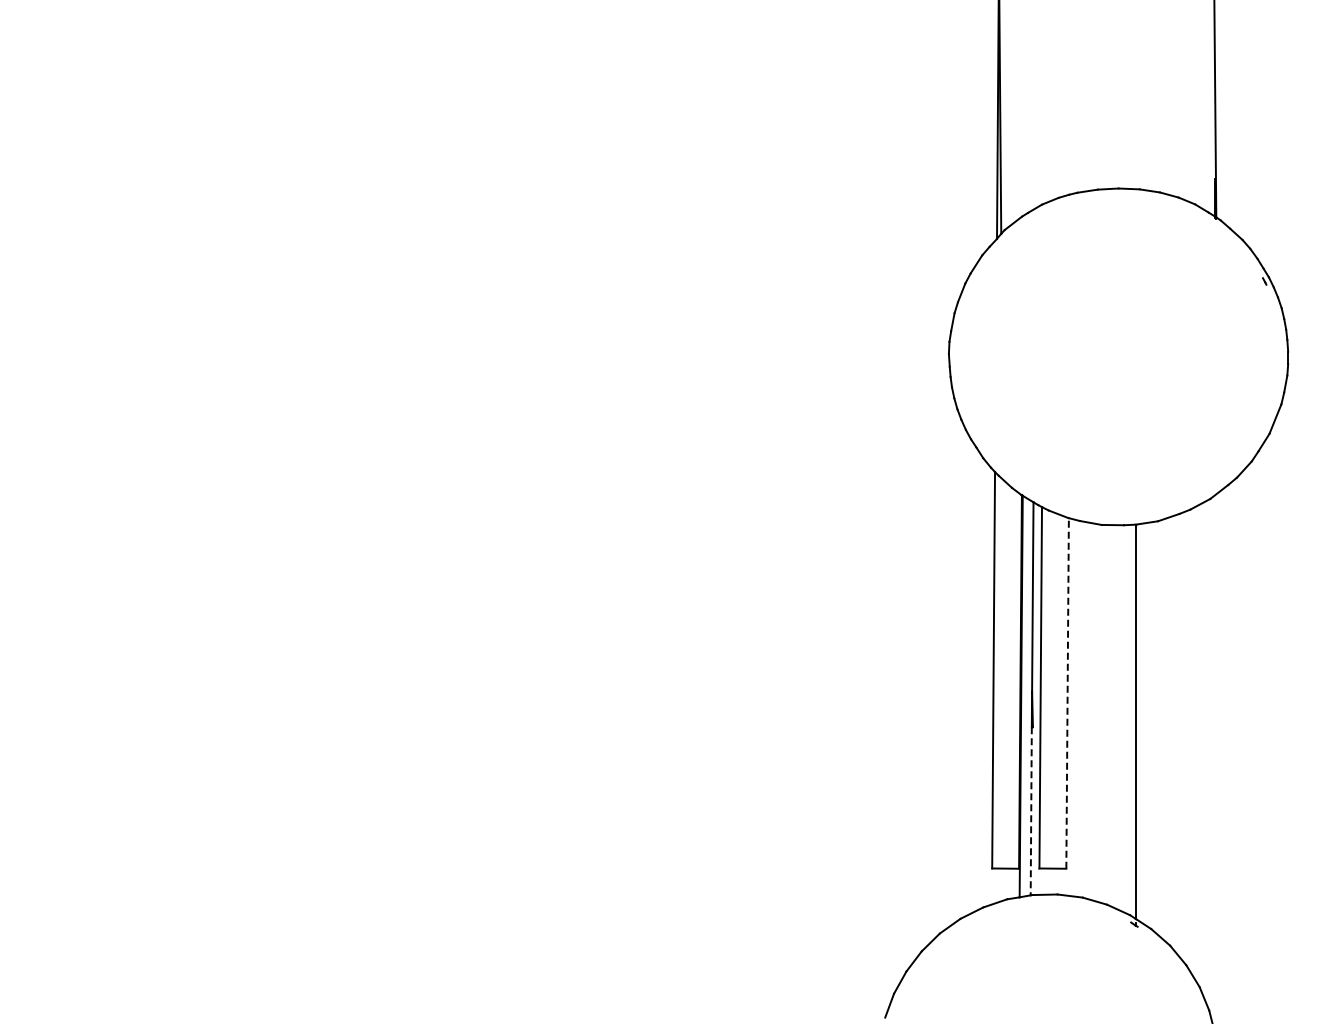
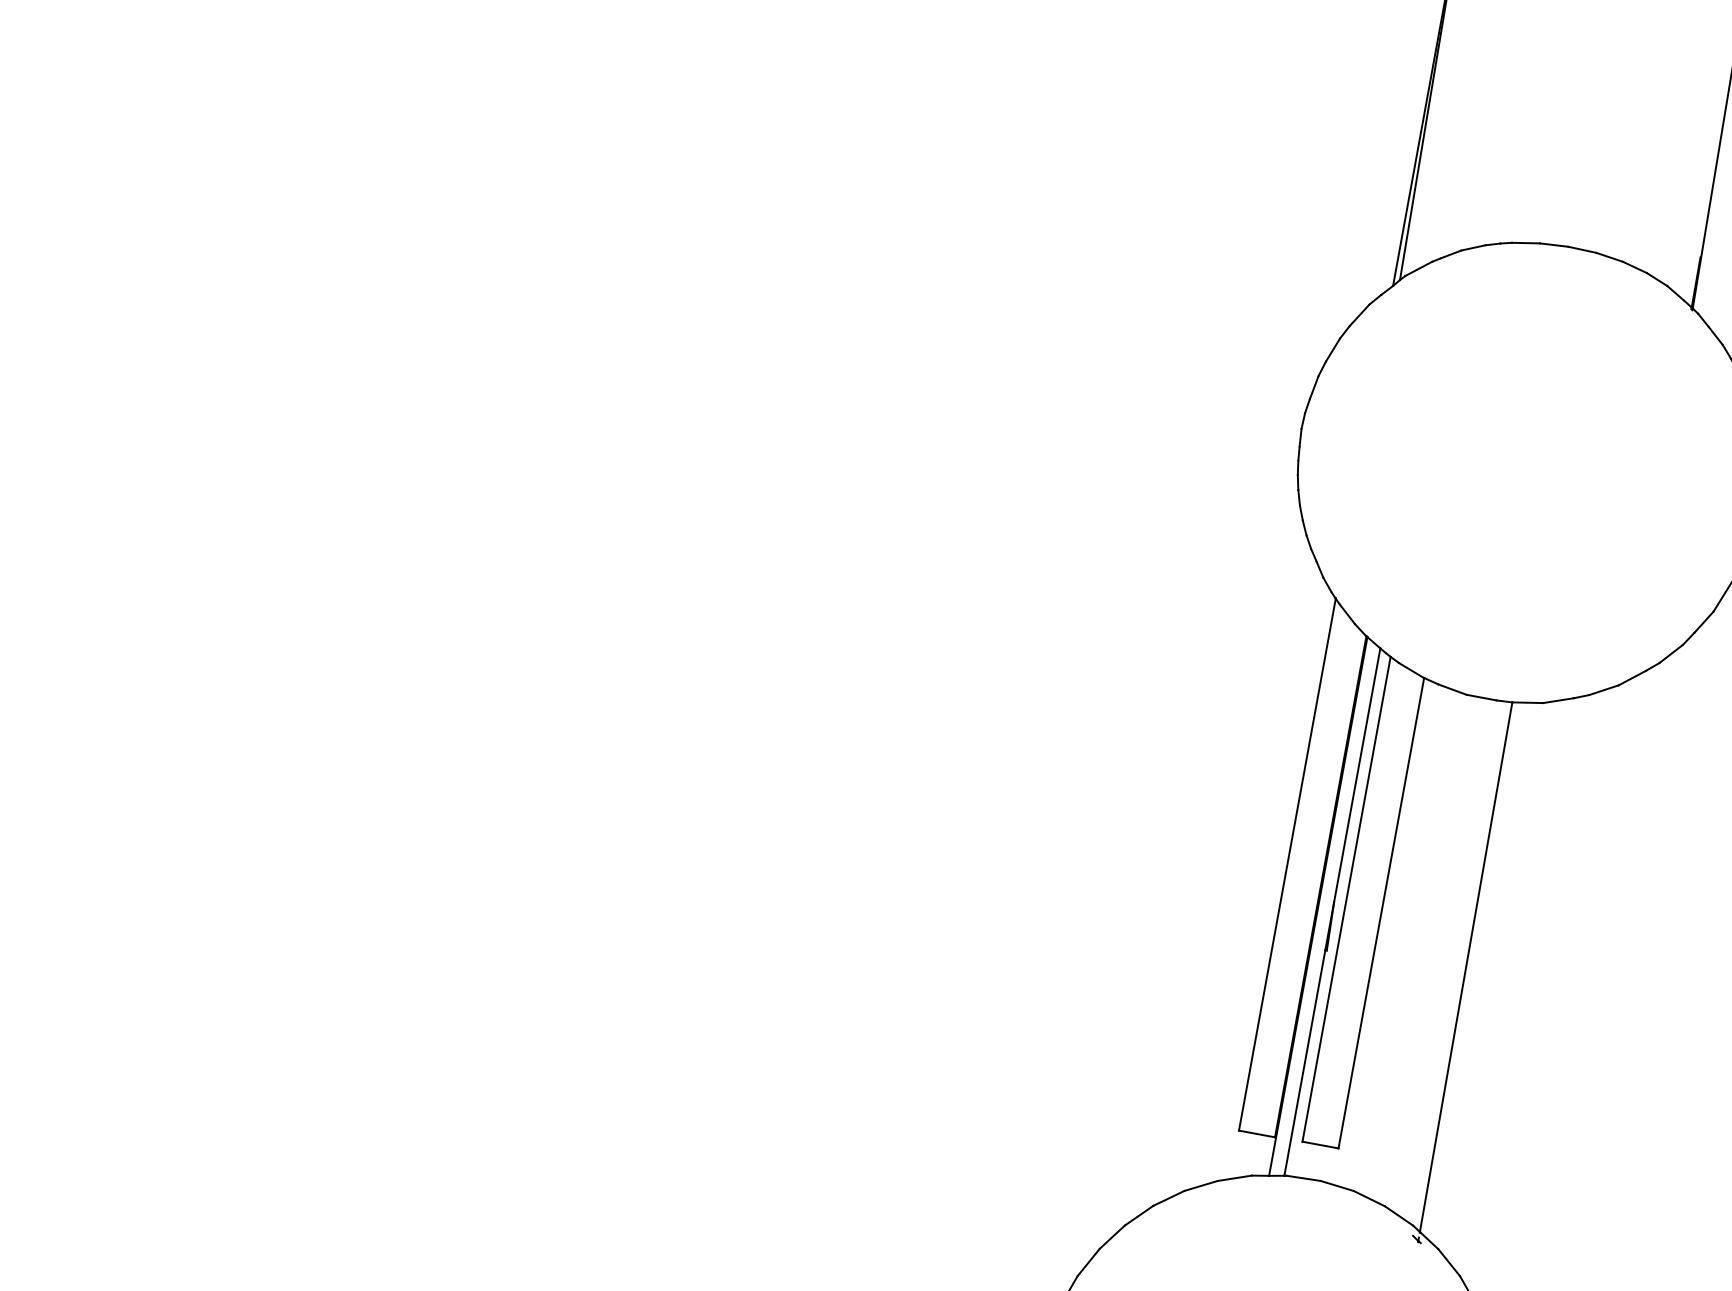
line: (1067, 692) -> (1381, 911), dashed -> solid
line: (1031, 811) -> (1305, 1063), dashed -> solid

